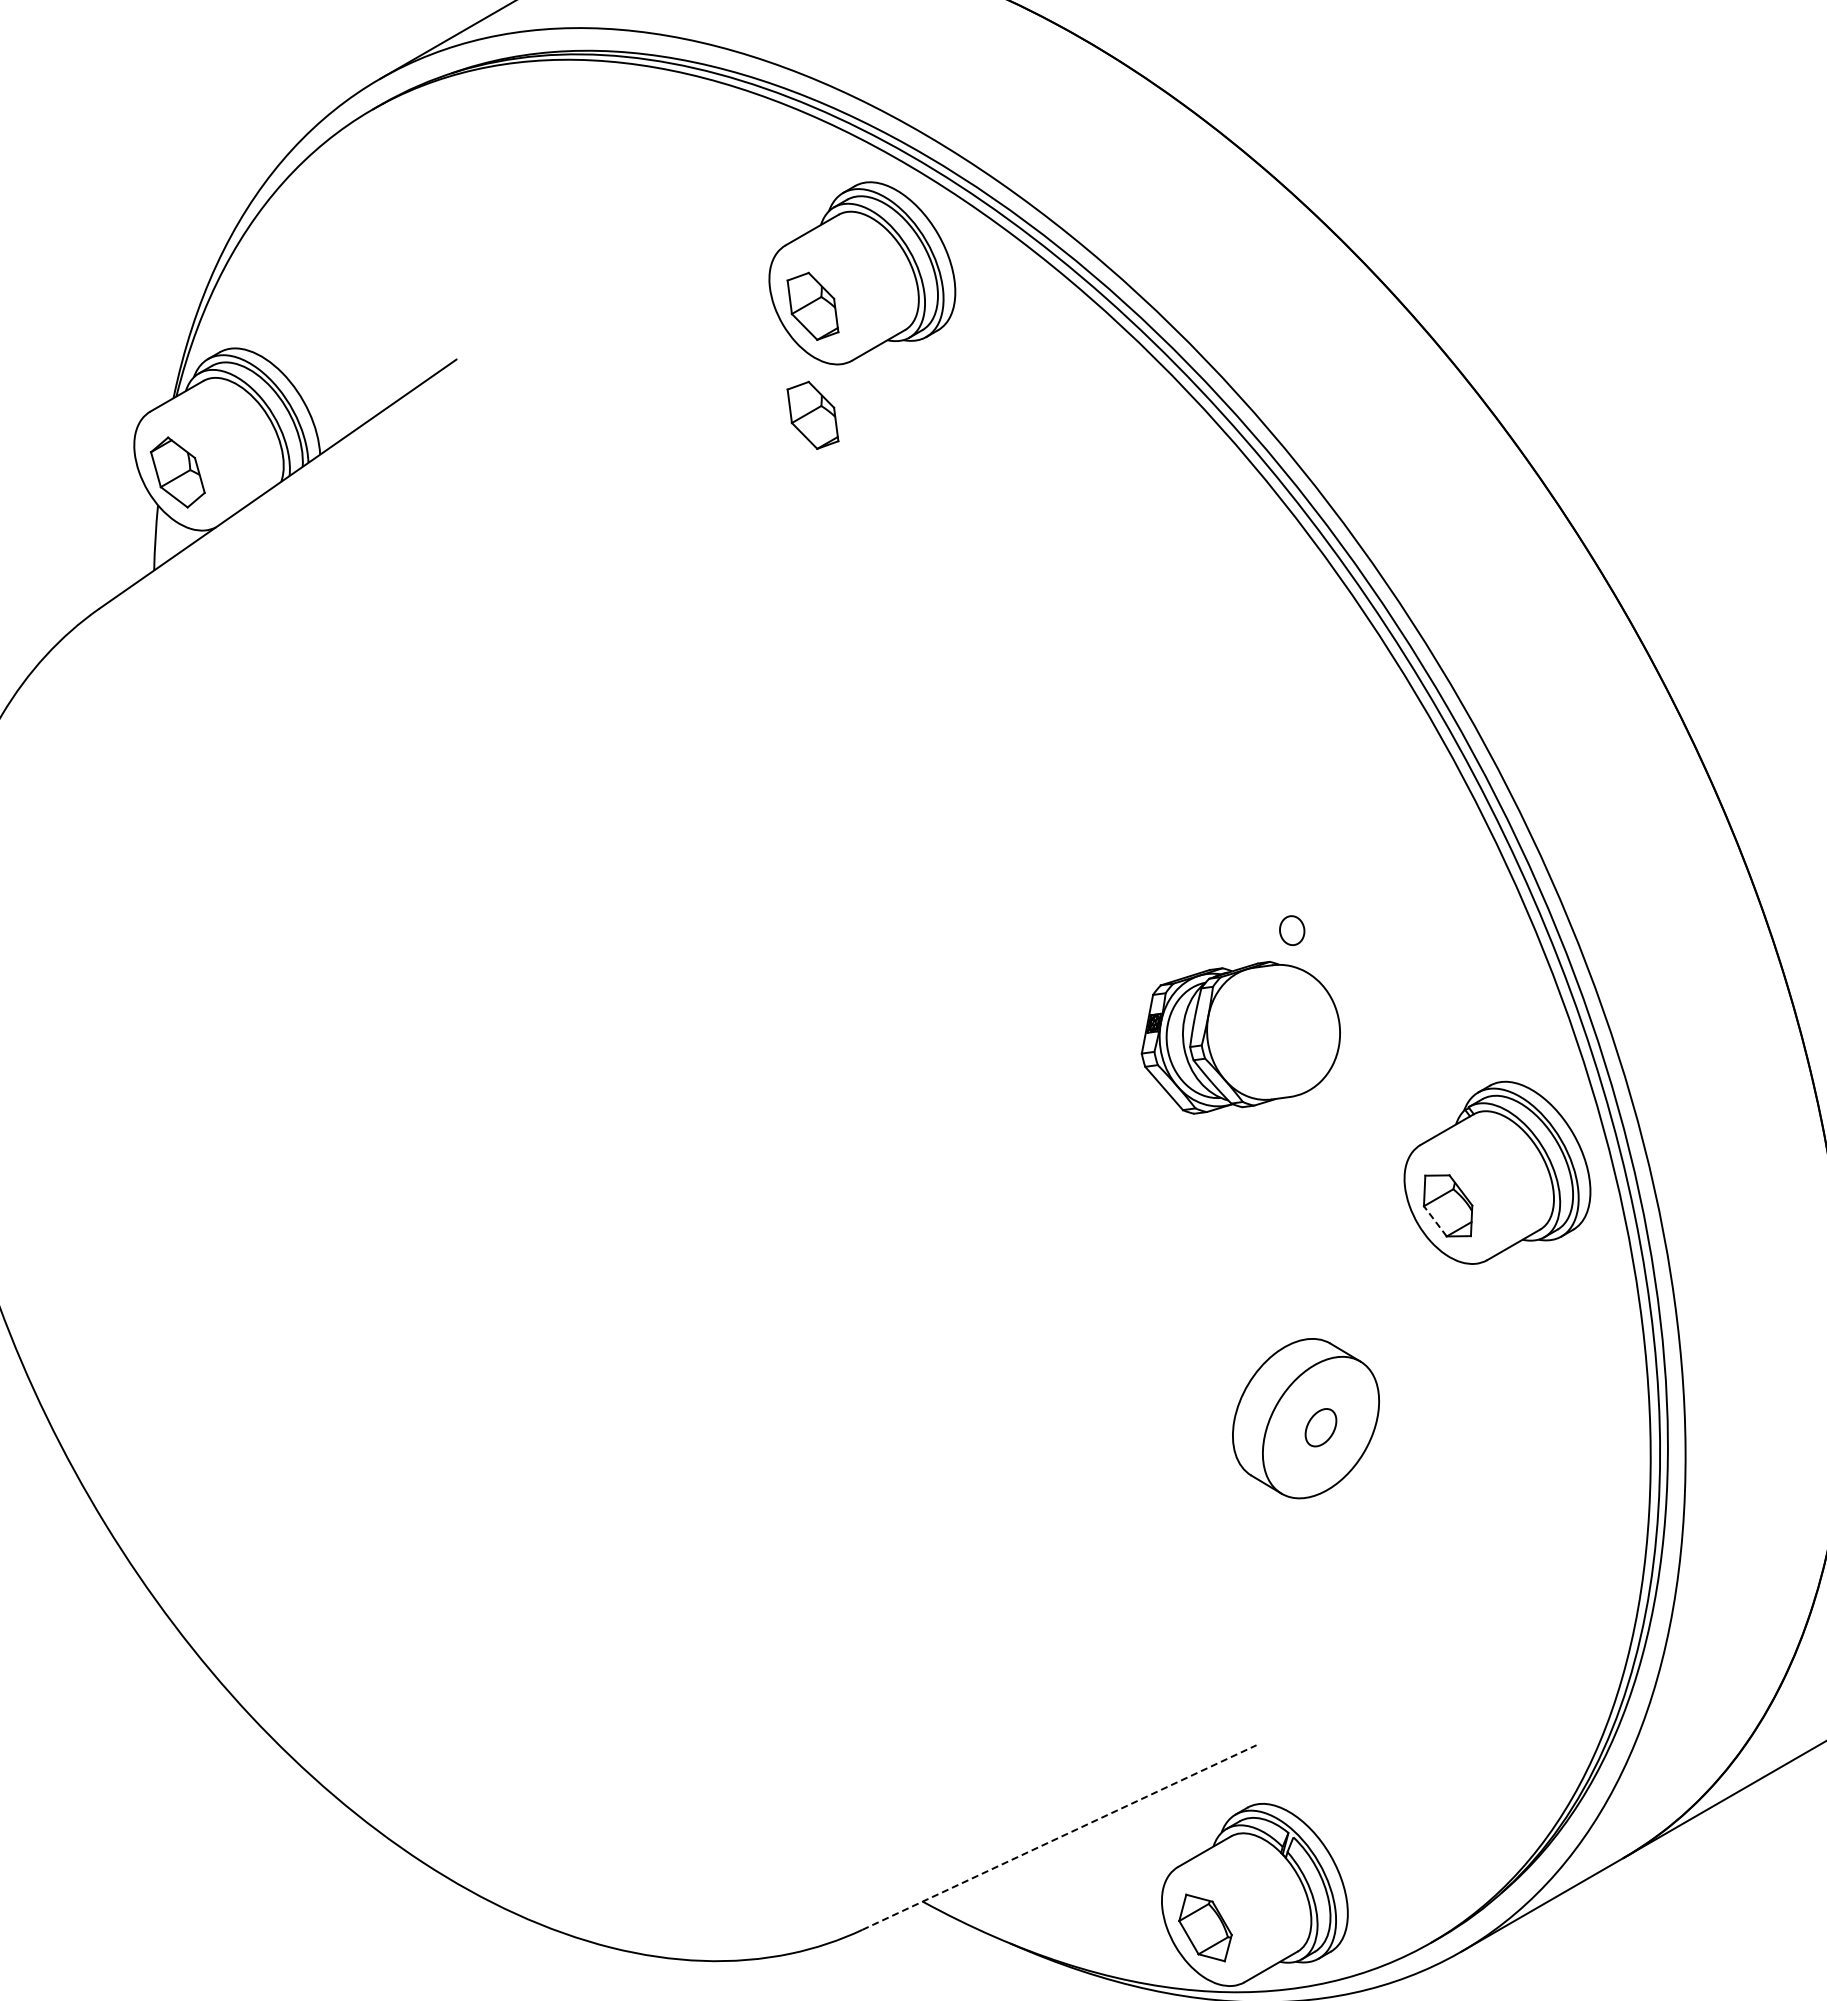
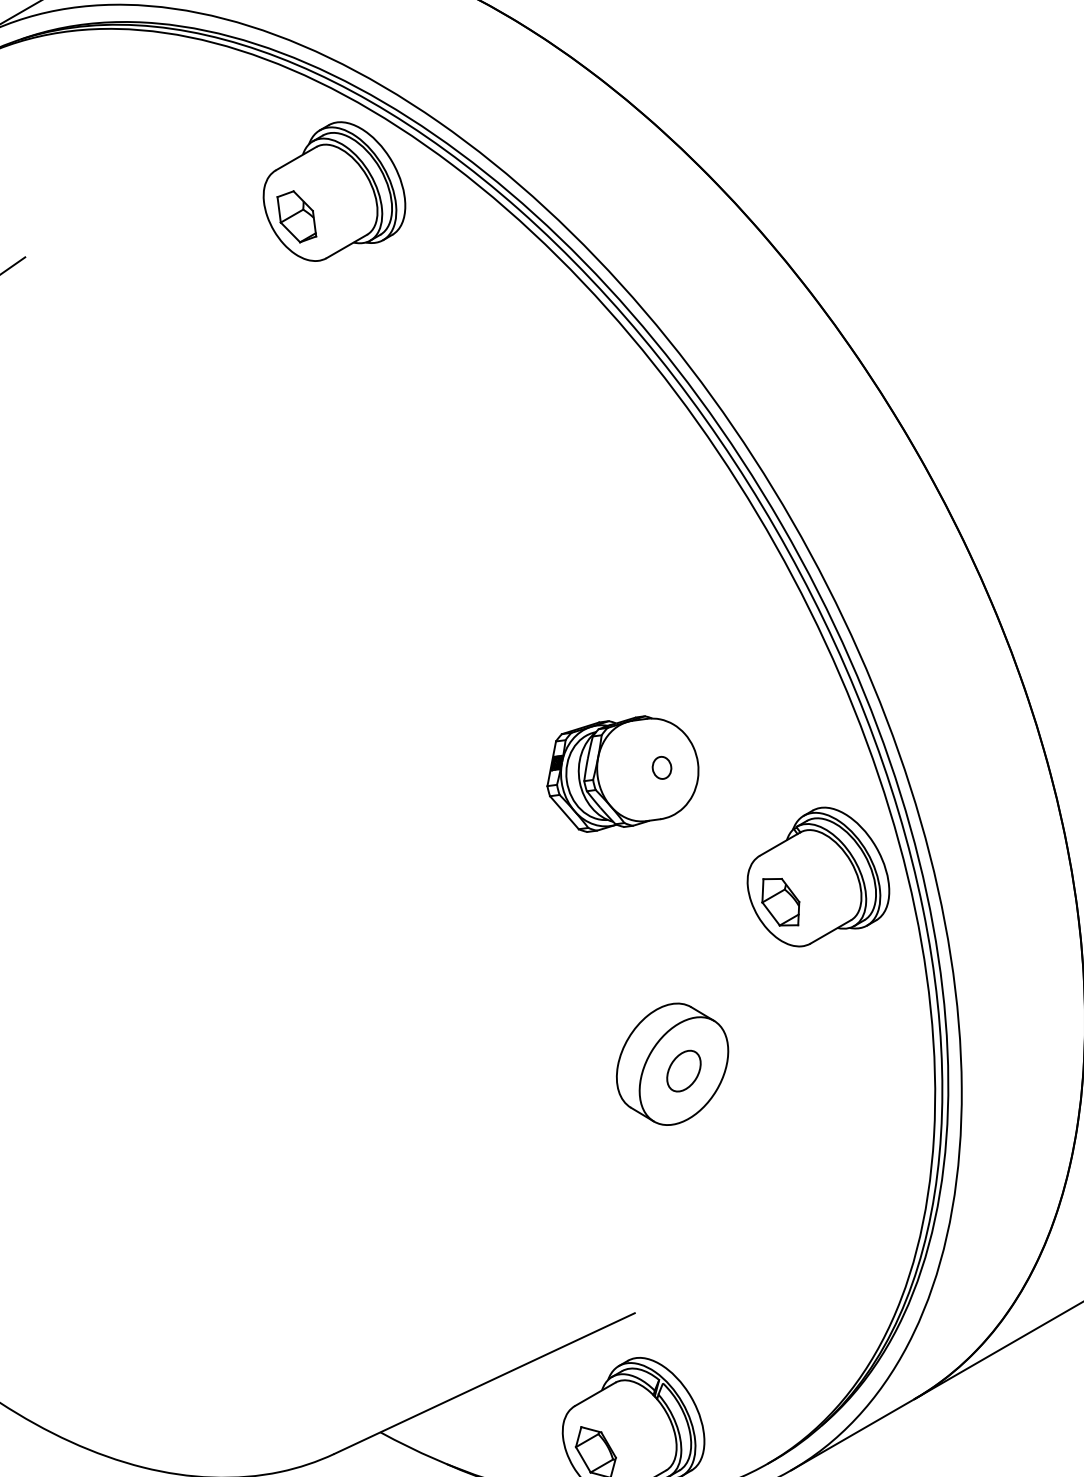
part: (812, 414) -> (296, 299), removed
part: (1292, 930) -> (662, 767), moved
line: (1435, 1221) -> (771, 914), dashed -> solid
part: (1320, 1427) -> (683, 1071), size x1.43
line: (1059, 1837) -> (484, 1383), dashed -> solid

